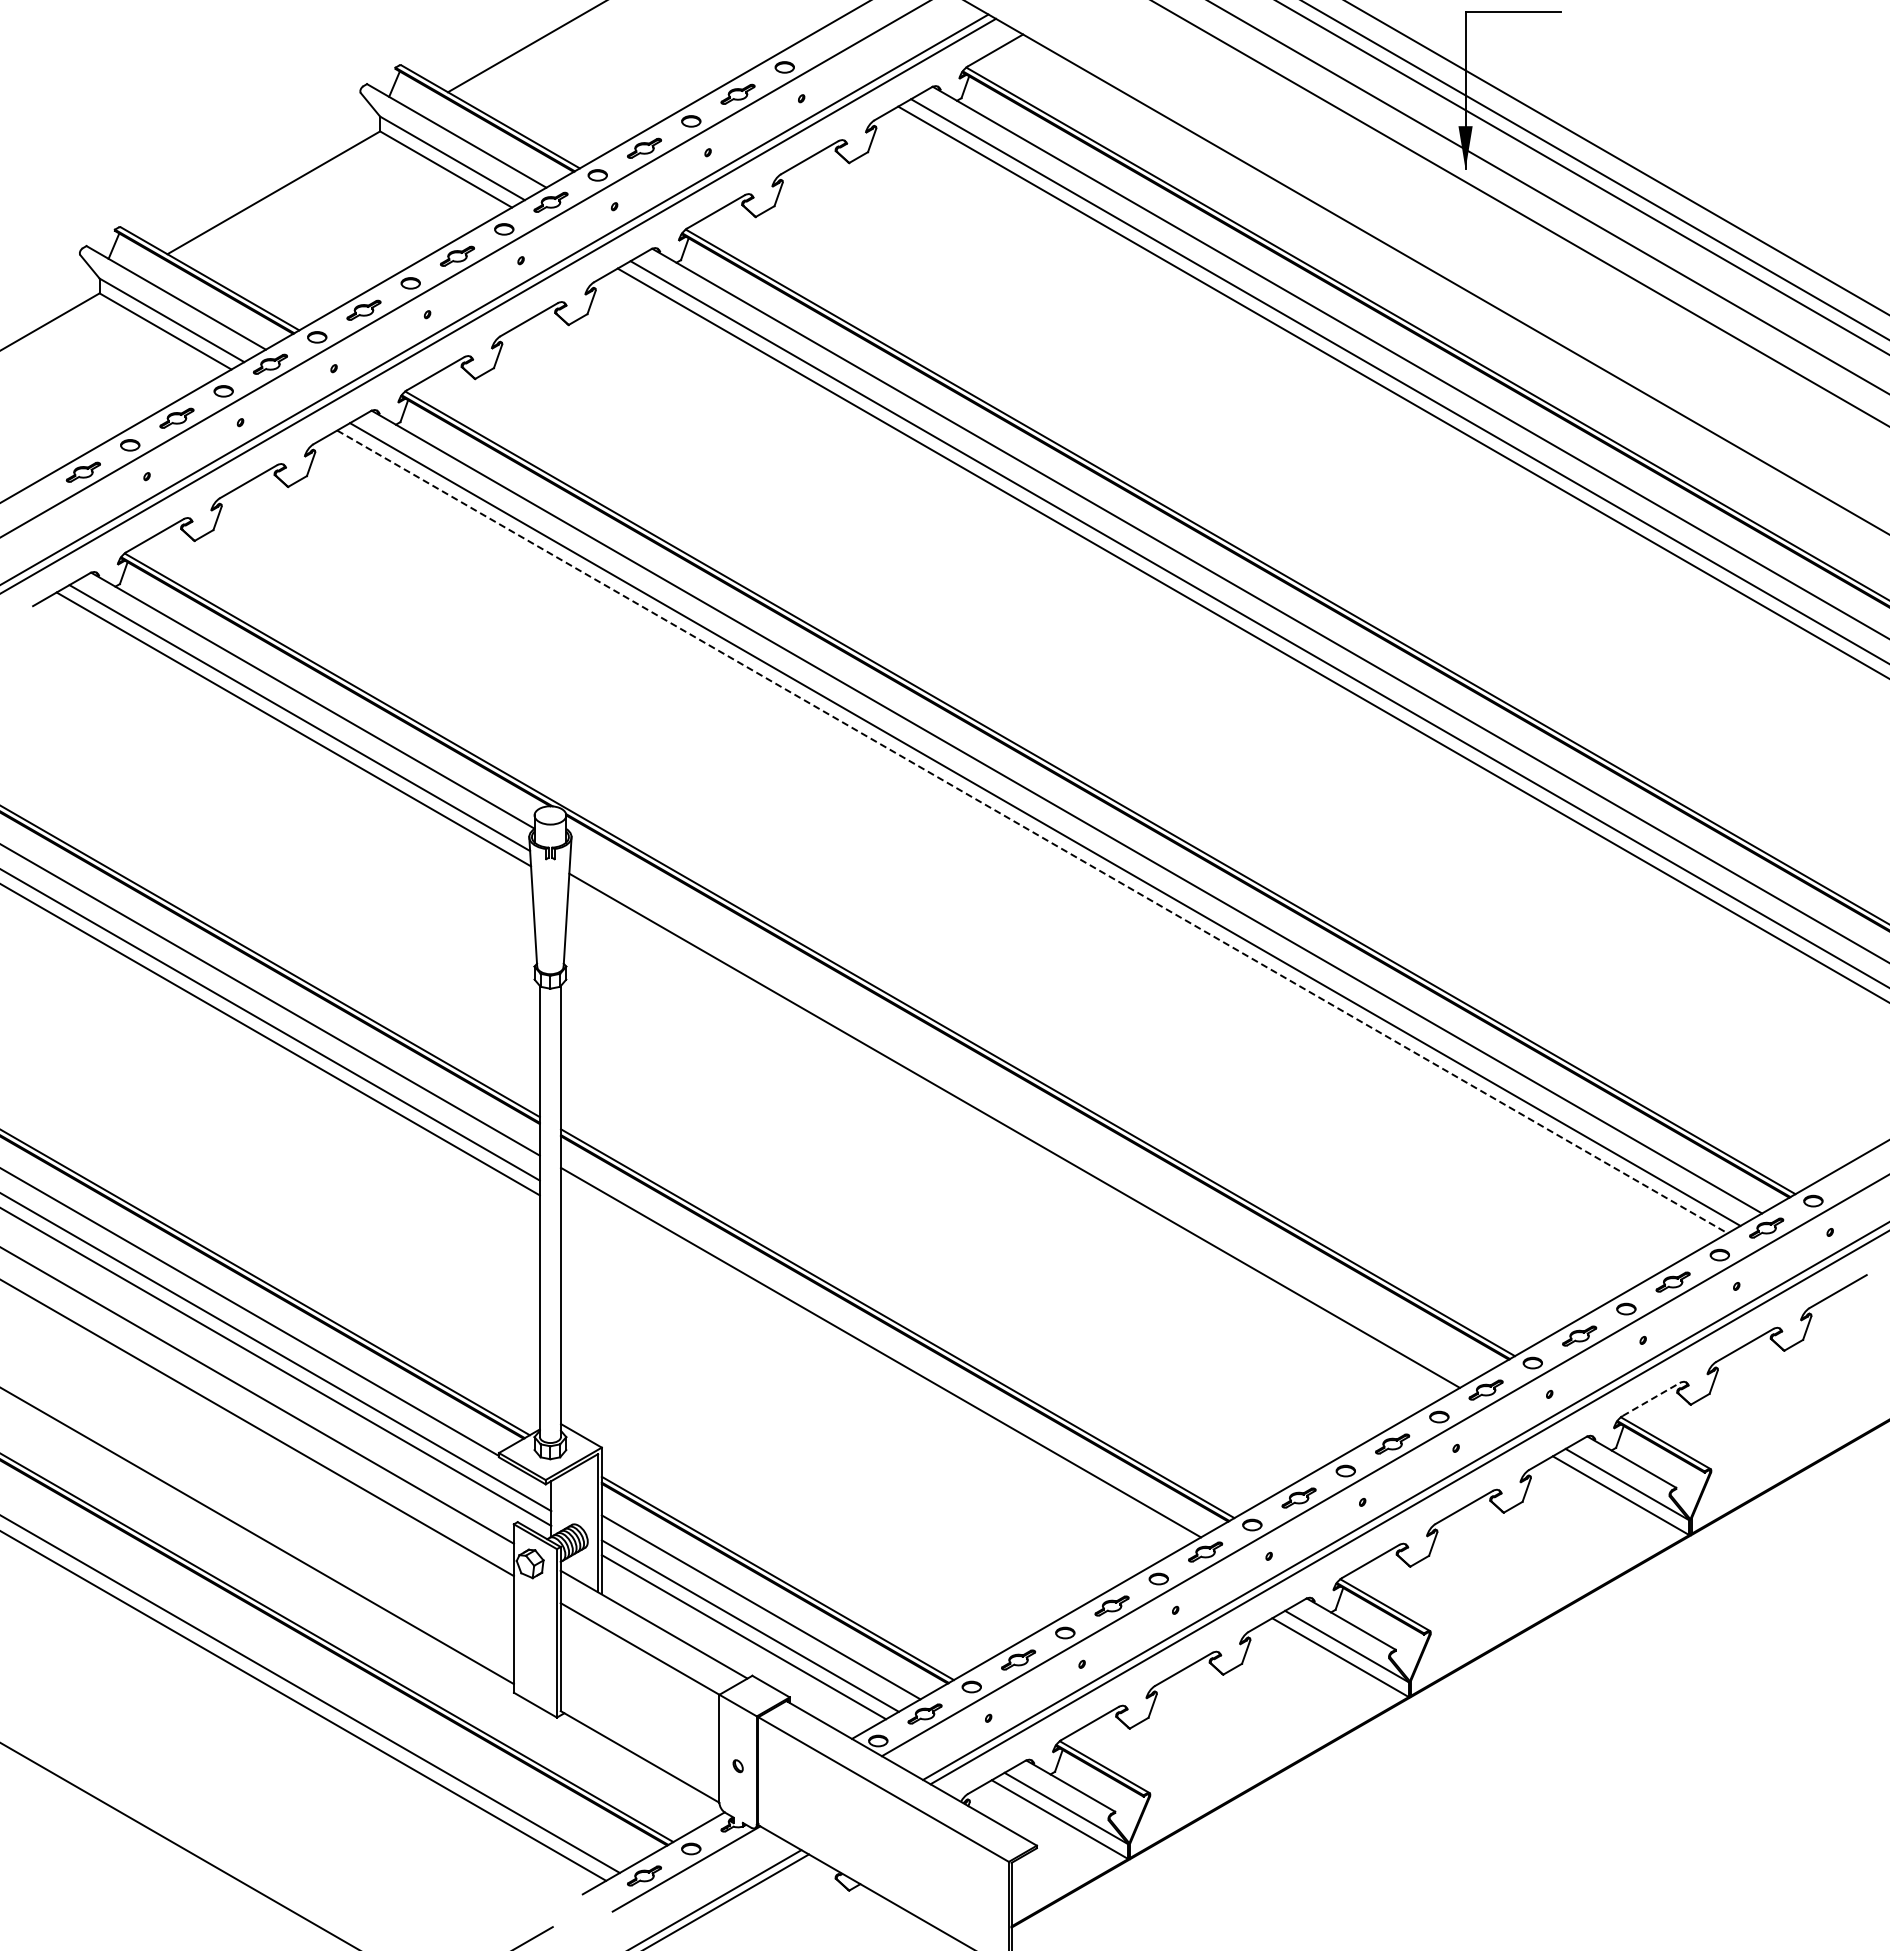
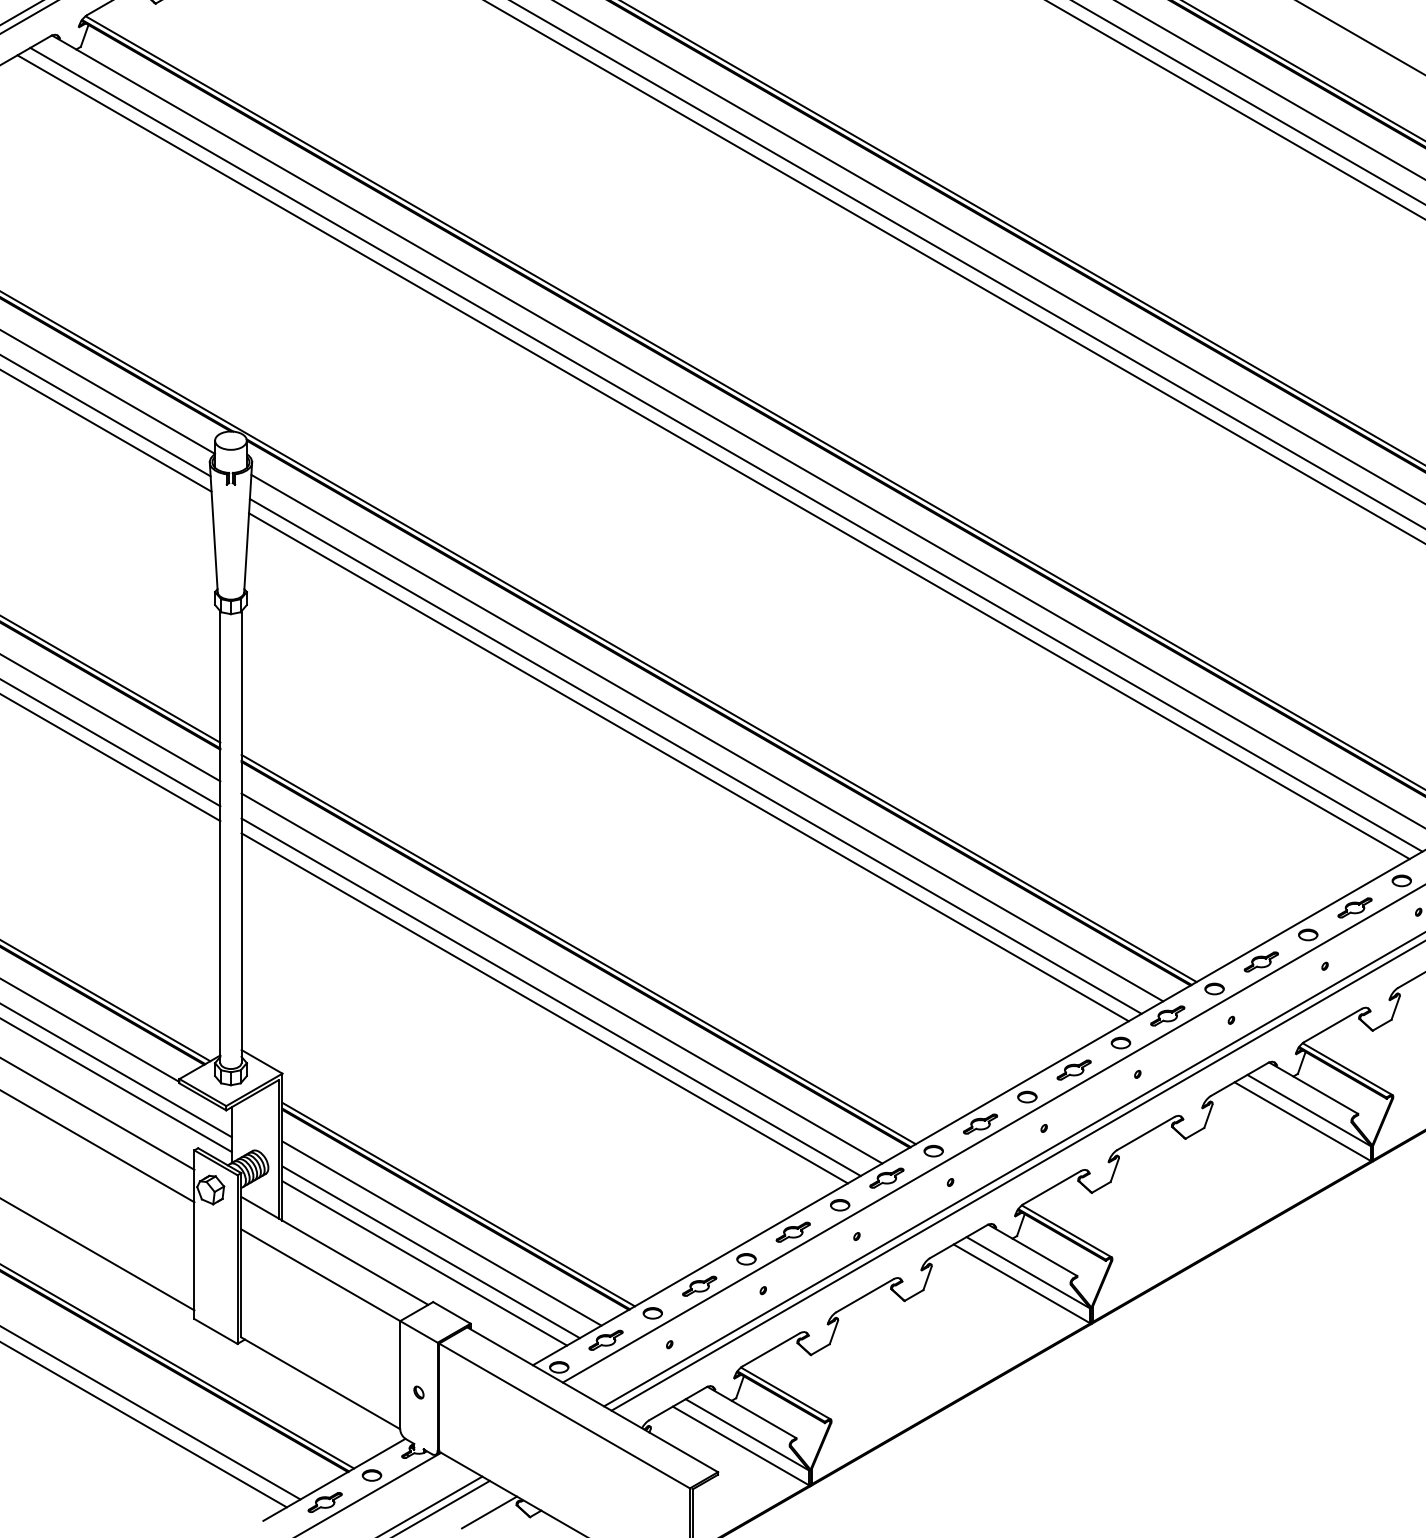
line: (1032, 831) -> (713, 456), dashed -> solid
line: (1025, 1112) -> (706, 738), added
line: (1007, 1141) -> (688, 767), added
line: (870, 1370) -> (551, 996), added
line: (863, 1382) -> (544, 1008), added
line: (1651, 1399) -> (1333, 1025), dashed -> solid
line: (808, 1885) -> (489, 1512), added

